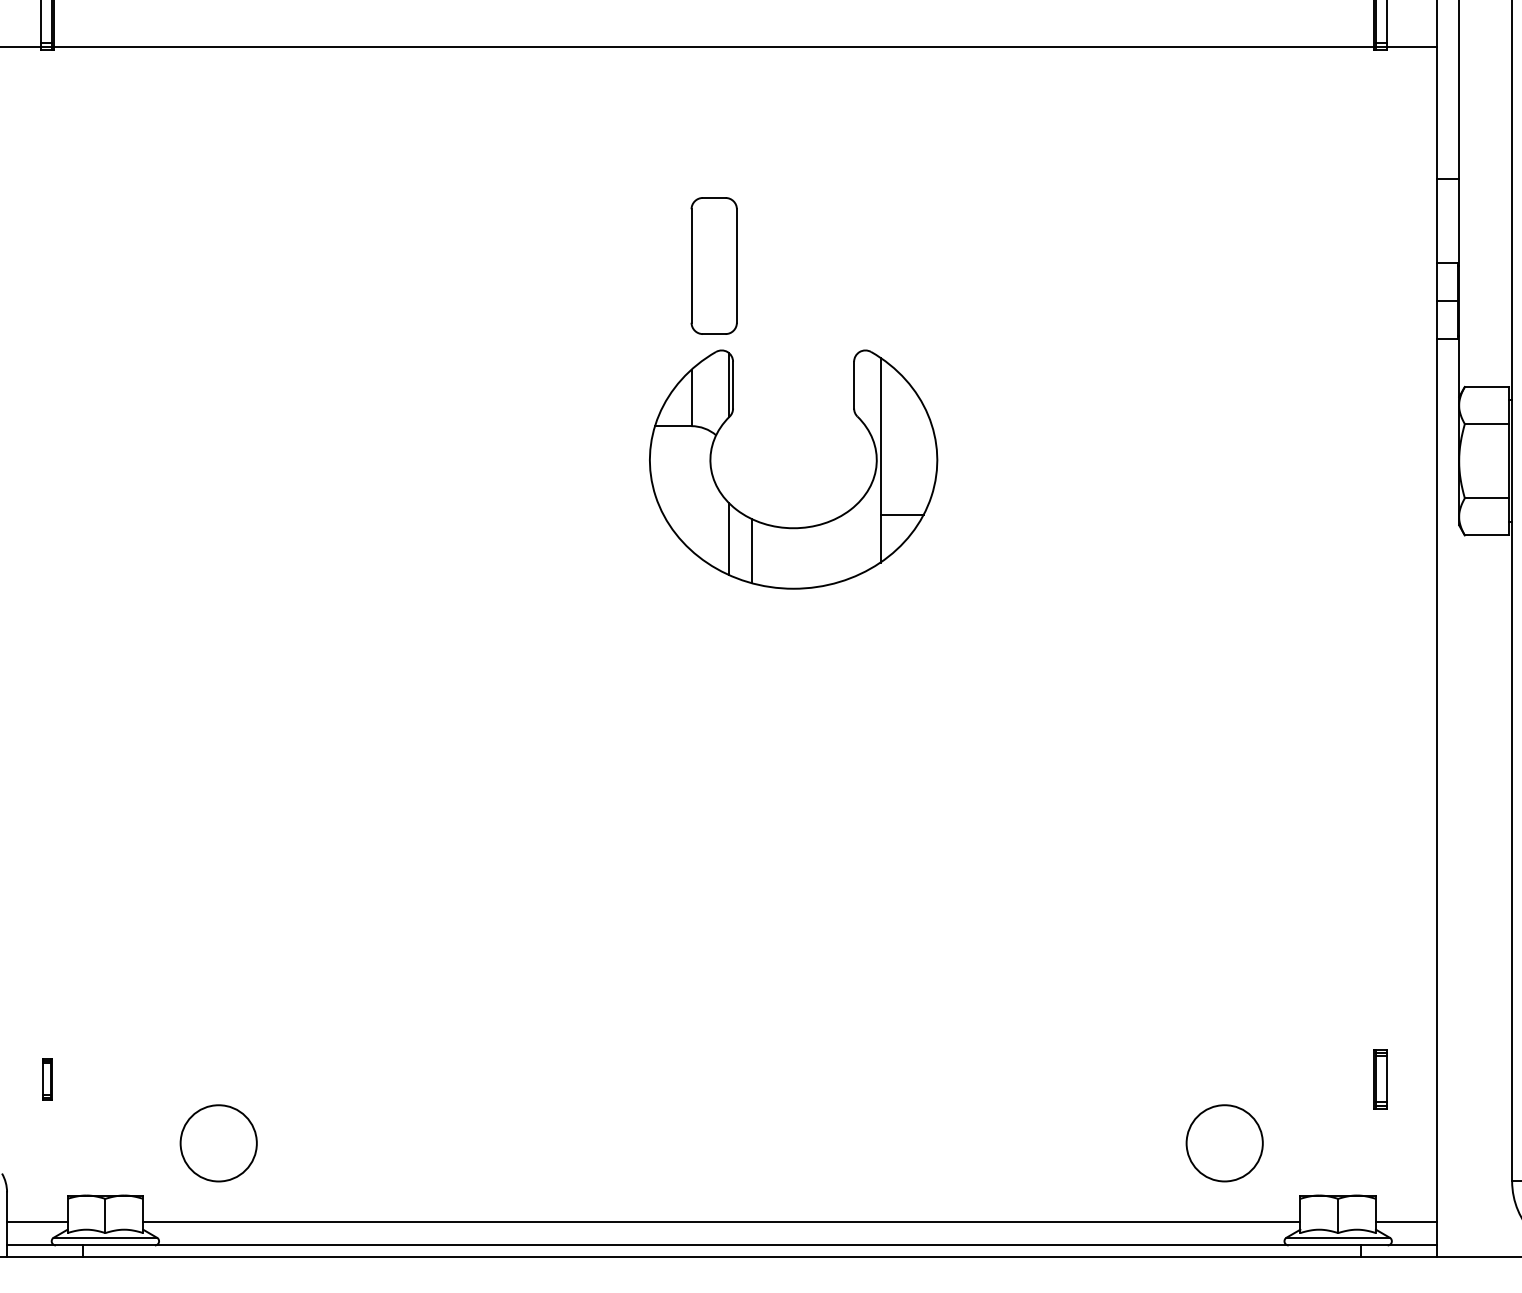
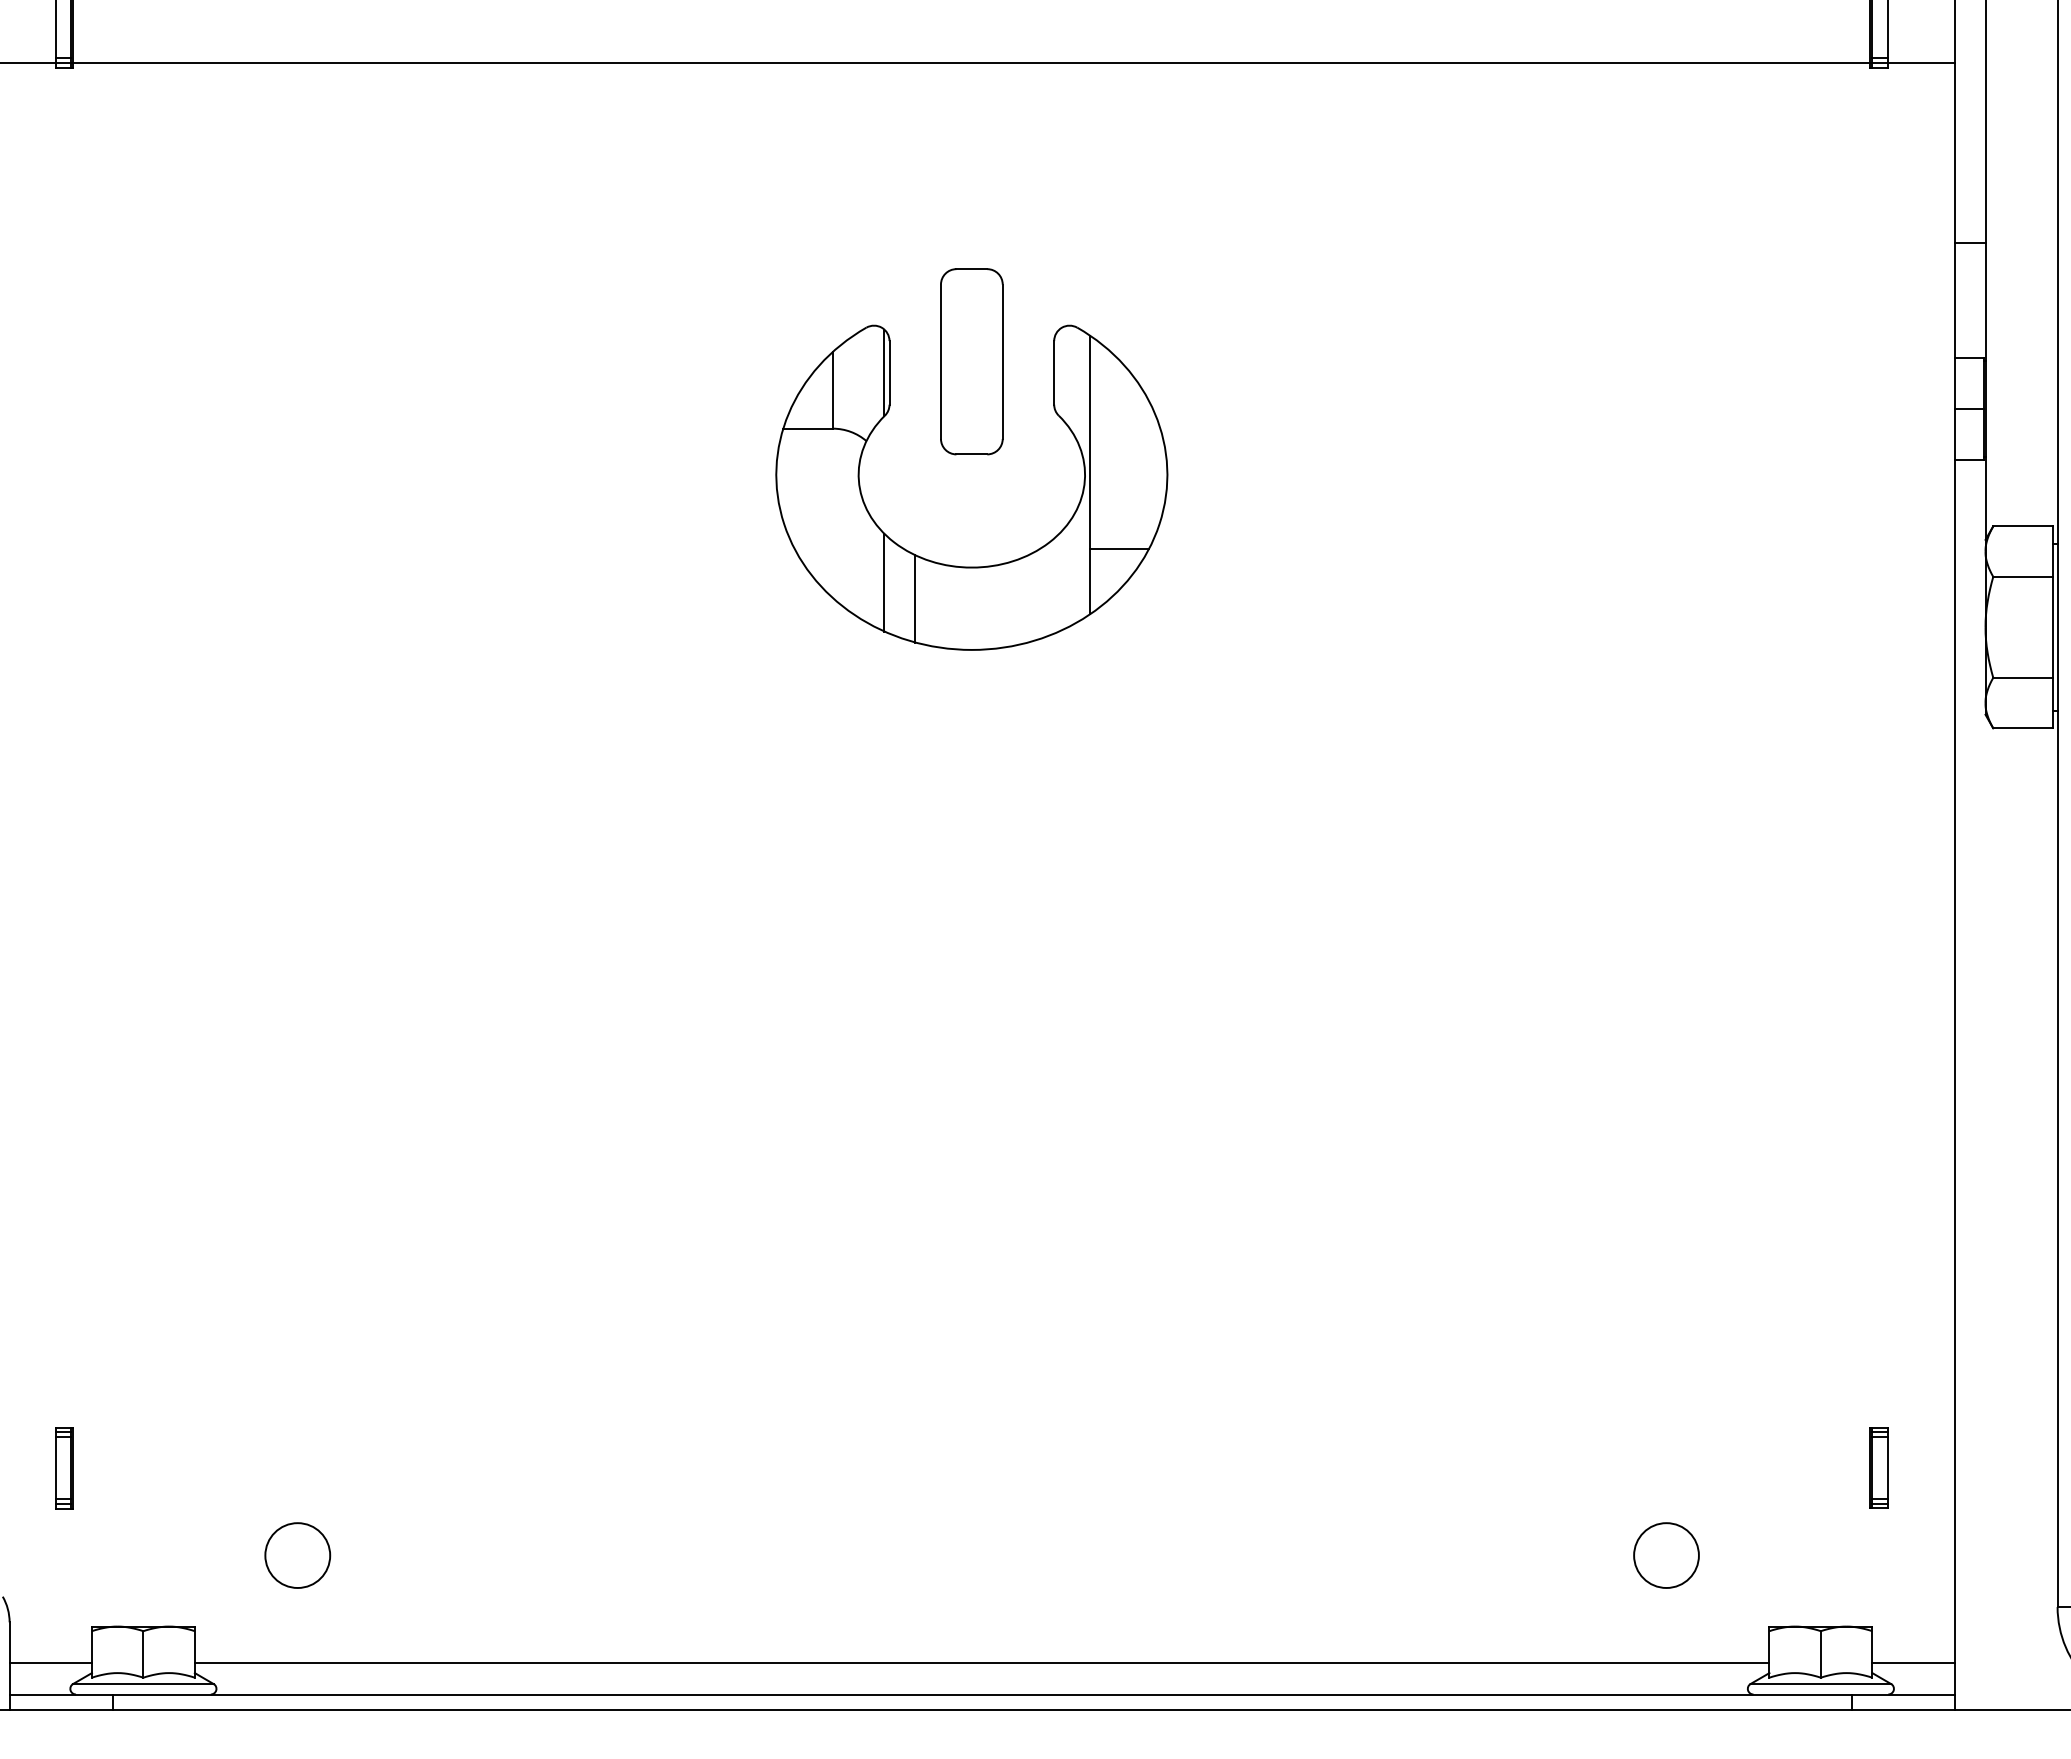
part: (793, 527) -> (971, 566), moved
part: (47, 1079) -> (64, 1468), size x1.43
circle: (218, 1143) -> (297, 1555), size x0.62
circle: (1224, 1143) -> (1666, 1555), size x0.62

